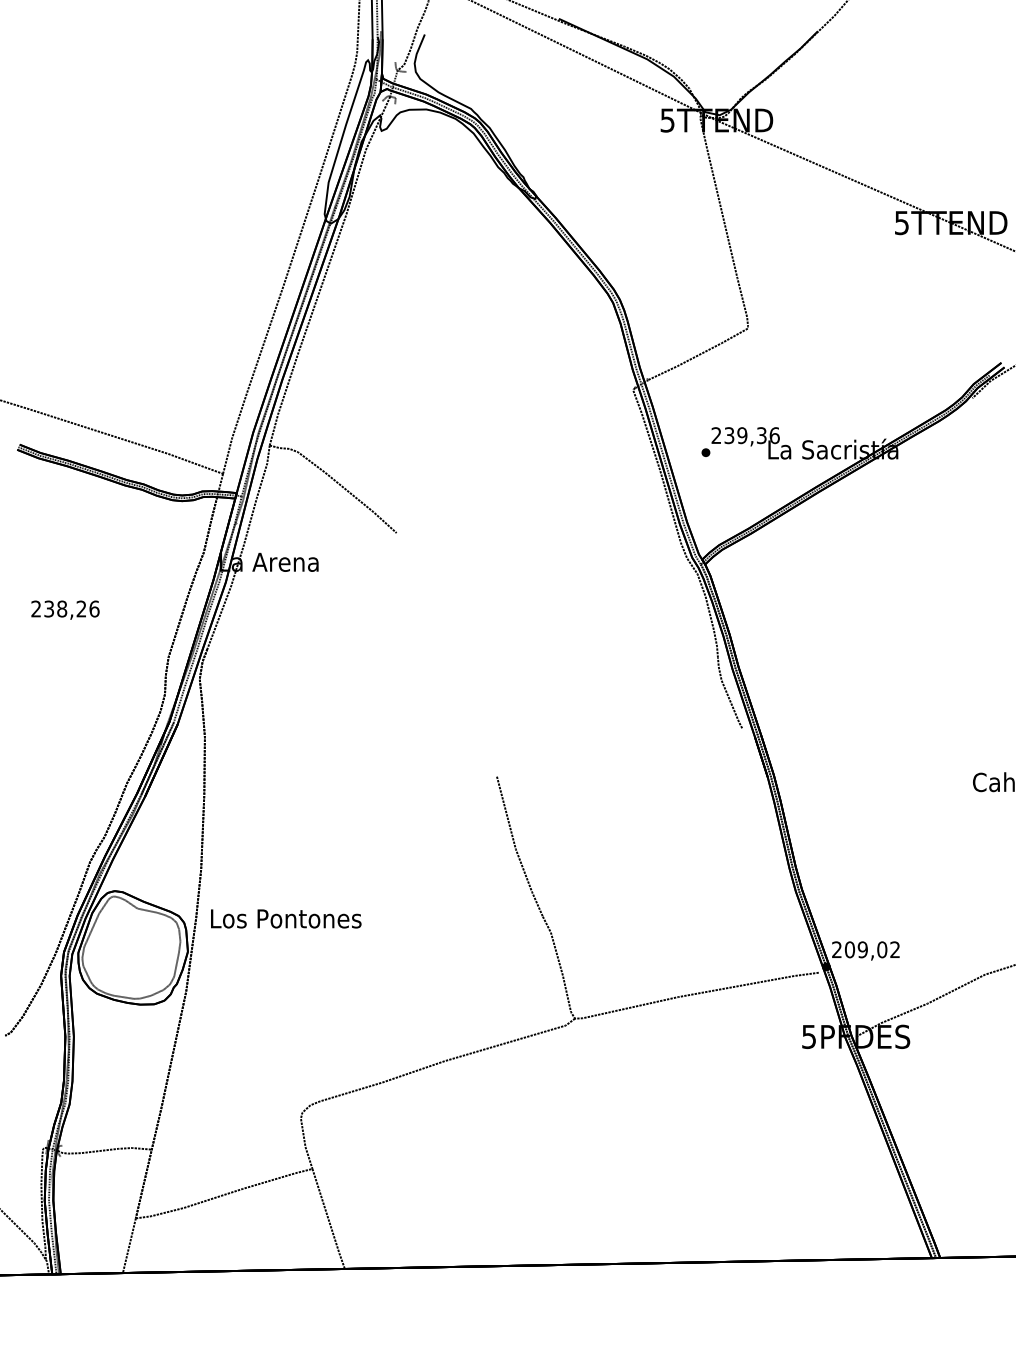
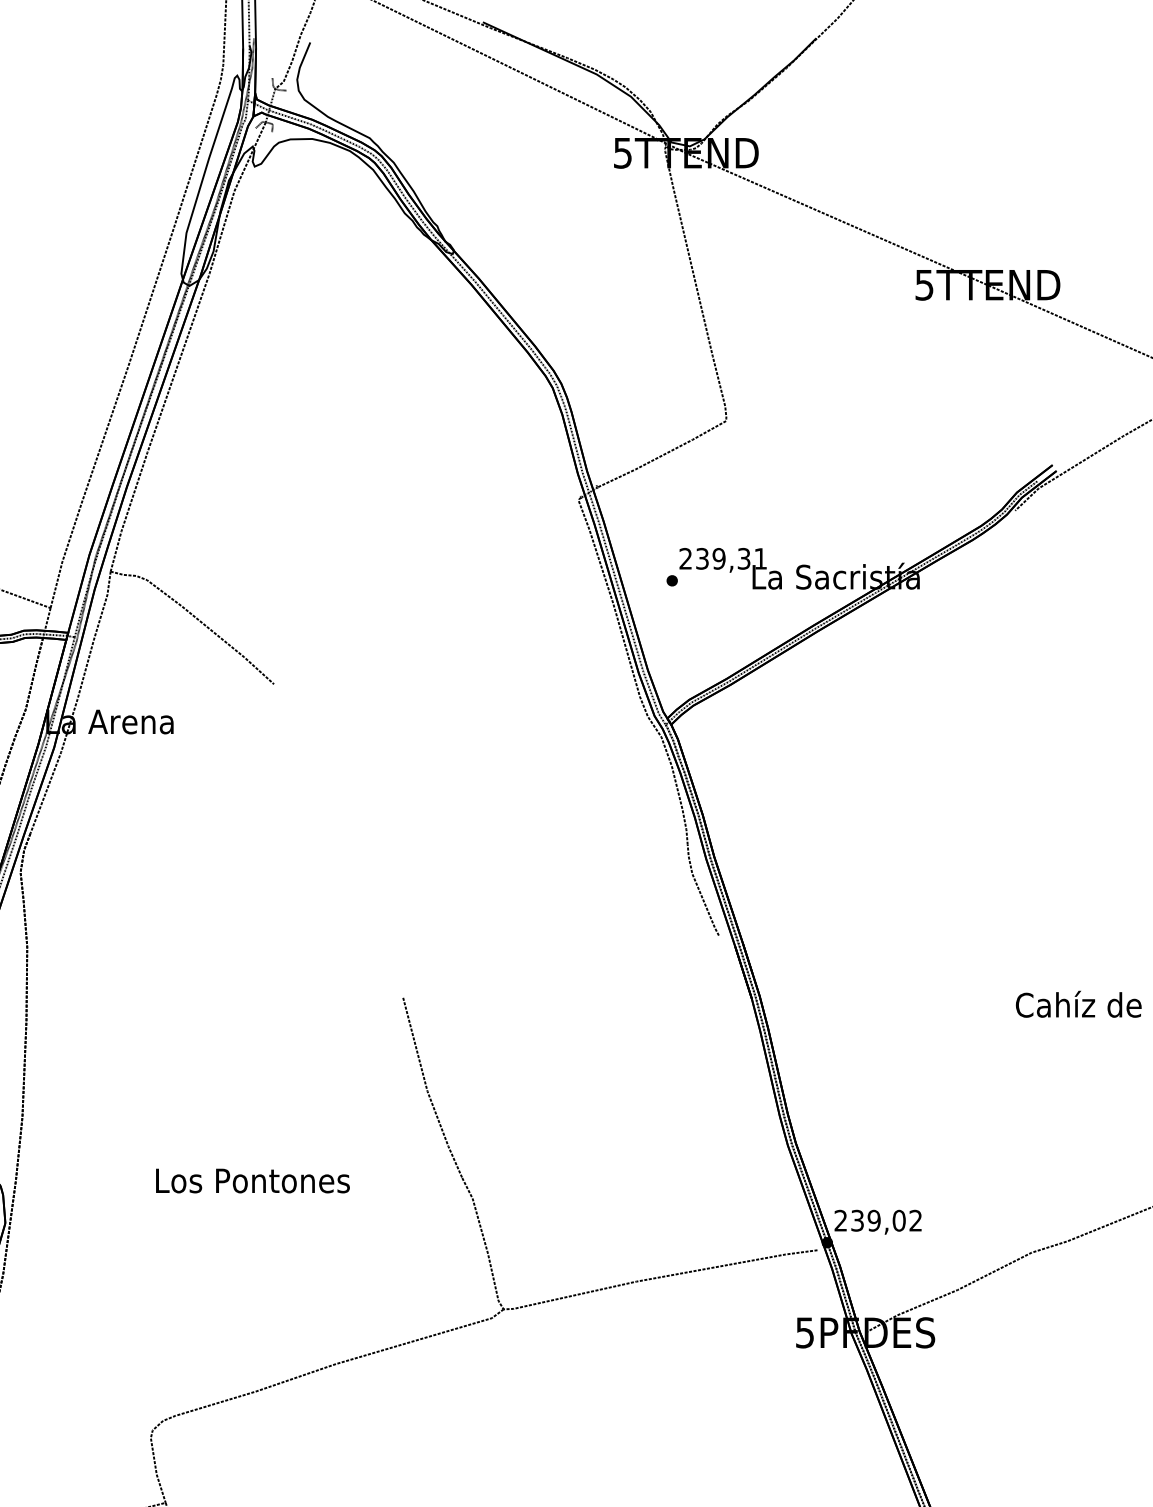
text: (774, 435) -> (760, 558), 239,36 -> 239,31
text: (286, 918) -> (253, 1180), moved
text: (849, 949) -> (857, 1220), 209,02 -> 239,02

